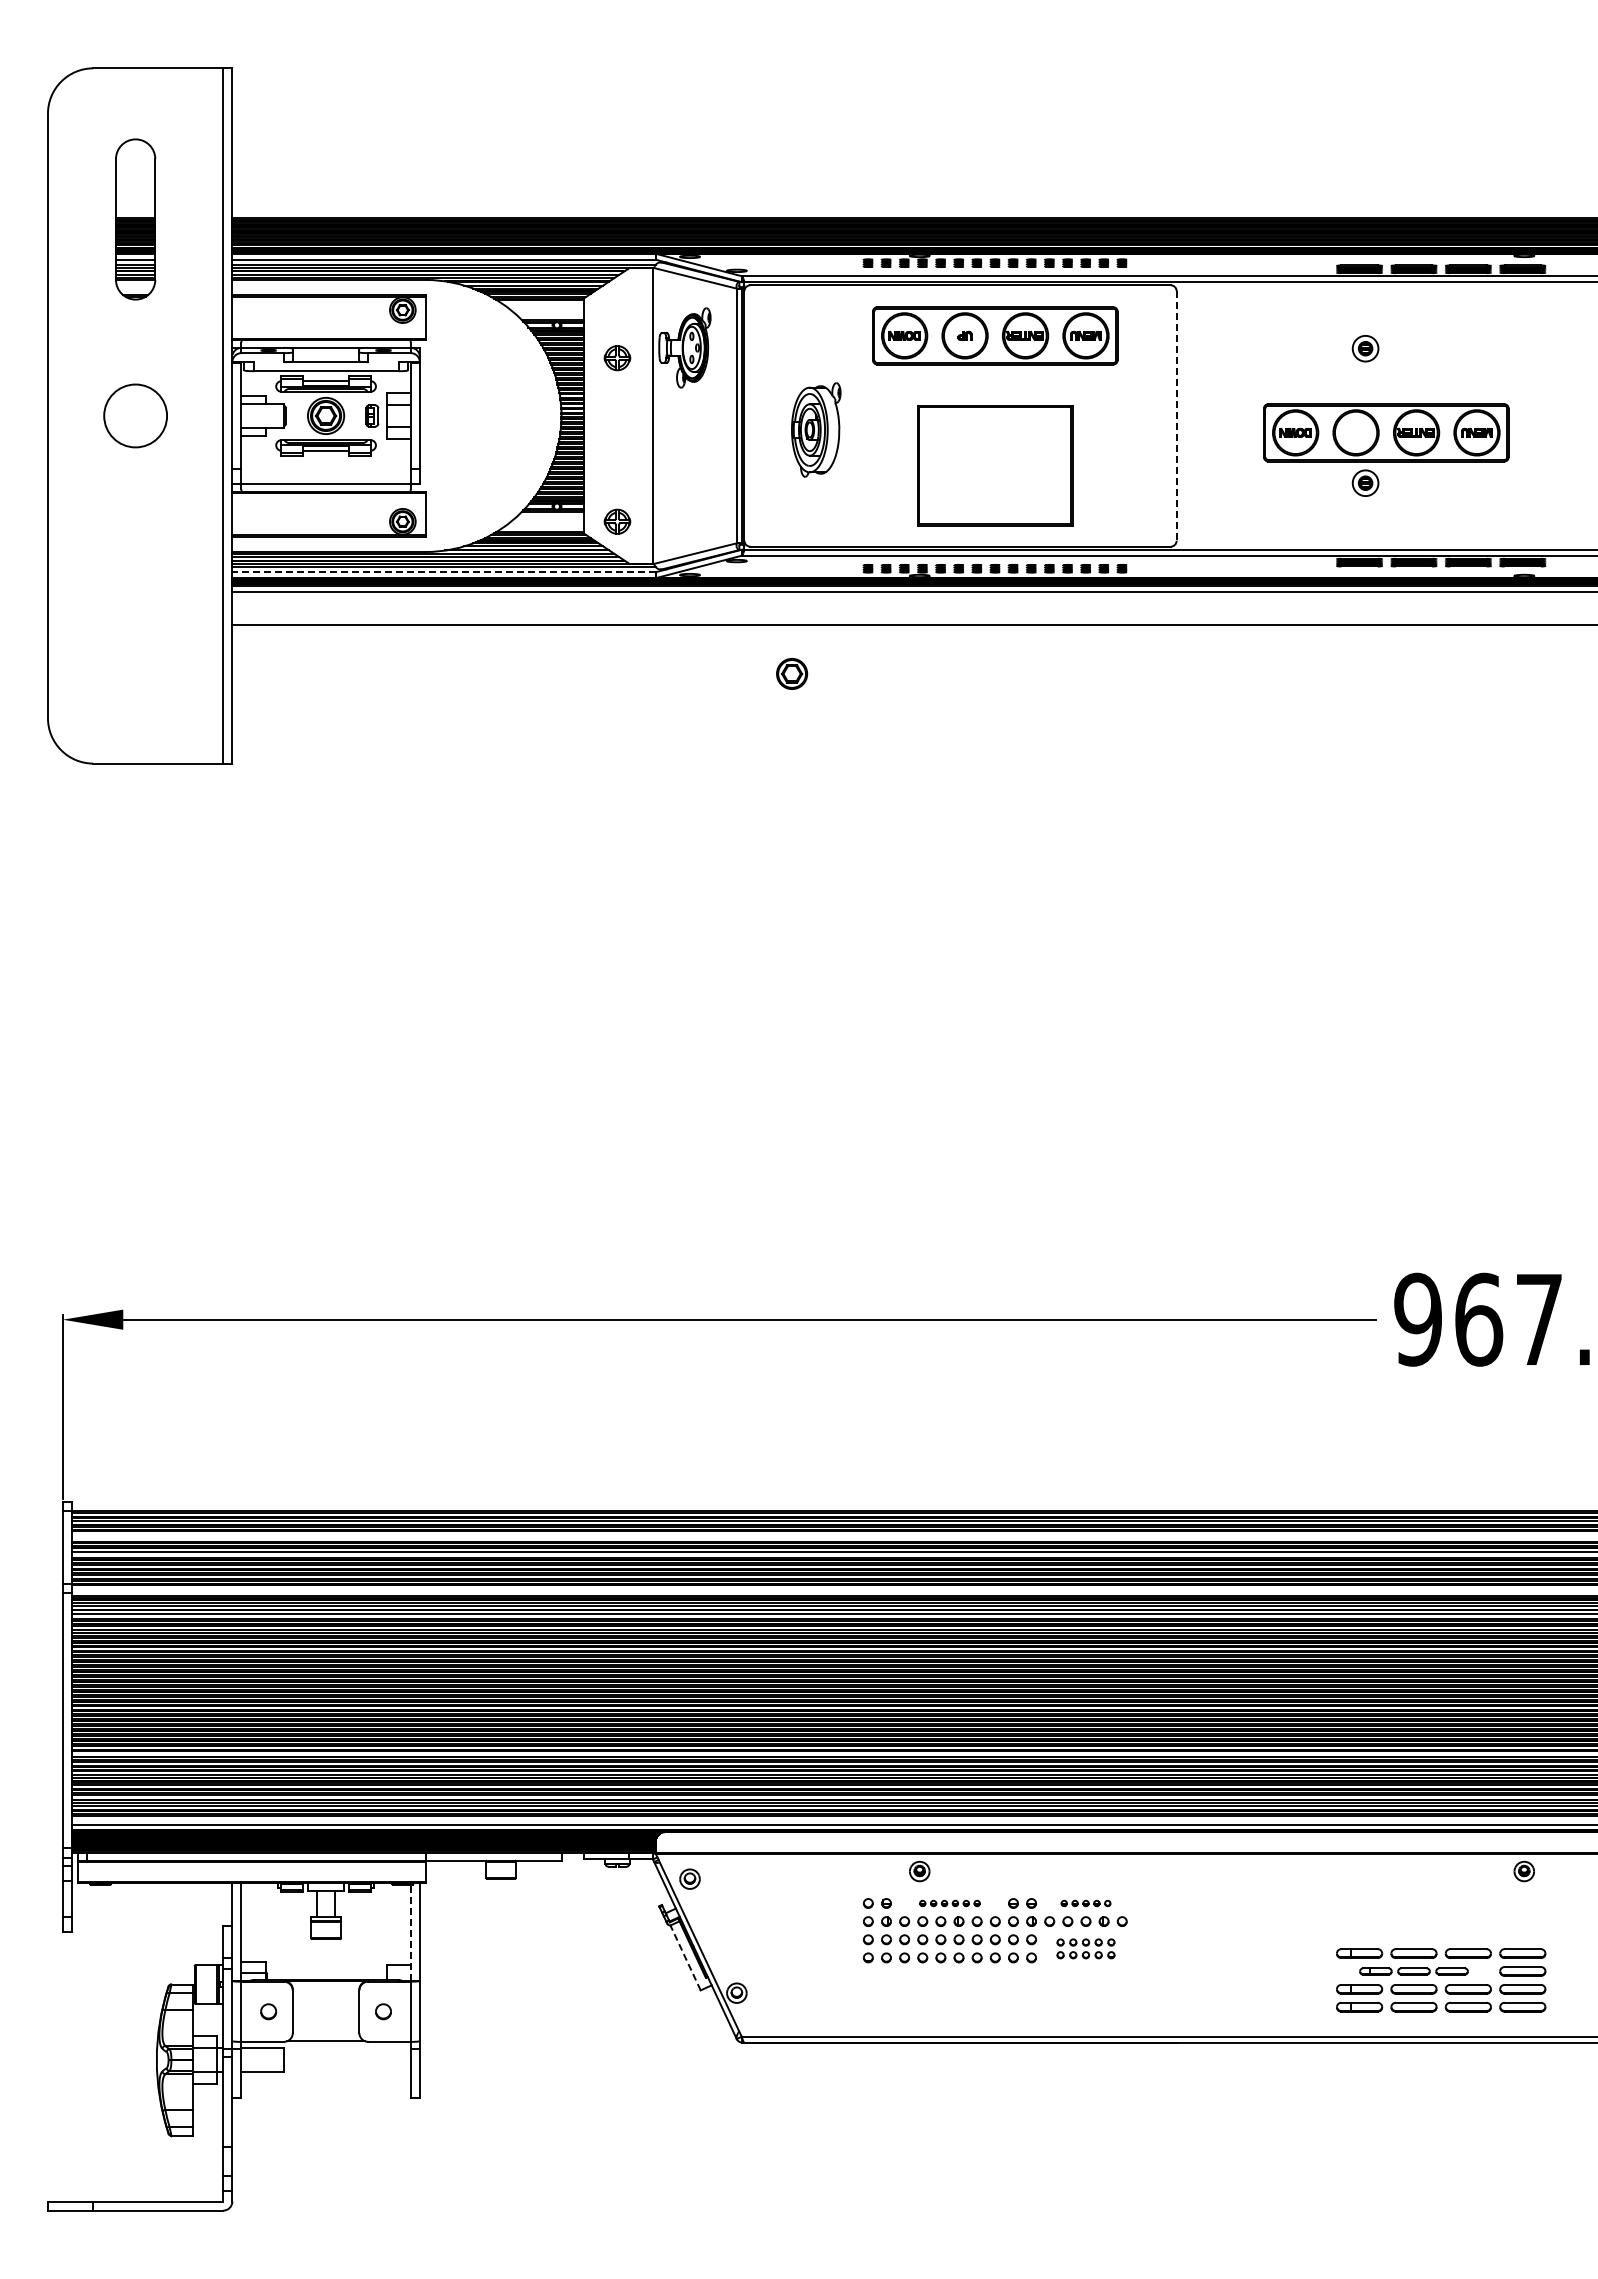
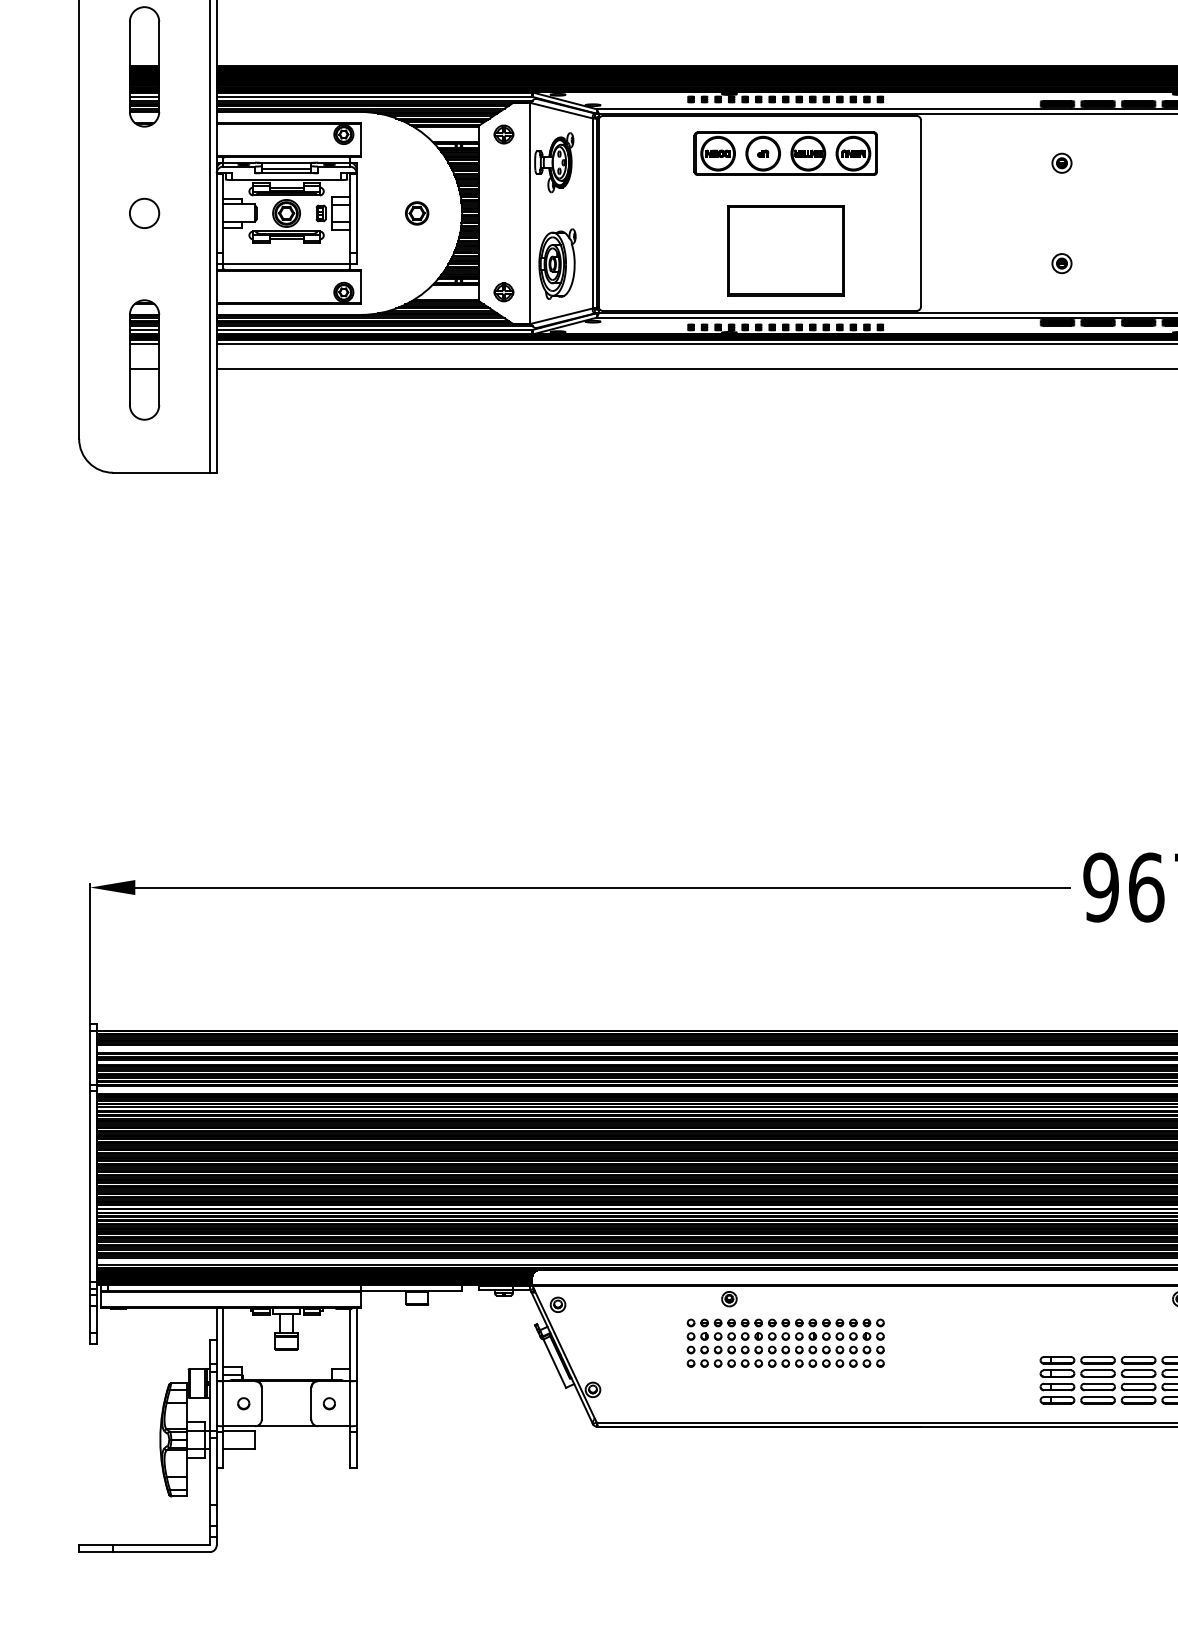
line: (325, 356) -> (286, 169), added
part: (617, 358) -> (503, 134), moved
circle: (135, 415) -> (144, 213), size x0.62
line: (1176, 415) -> (920, 213), dashed -> solid
part: (816, 429) -> (557, 263), moved
part: (1386, 432) -> (1077, 225), removed
line: (444, 572) -> (374, 330), dashed -> solid
part: (135, 612) -> (144, 360), added
part: (792, 673) -> (417, 213), moved
part: (949, 1903) -> (751, 1323), size x1.67
part: (1085, 1903) -> (853, 1323), size x1.67
line: (410, 1932) -> (349, 1344), dashed -> solid
part: (1085, 1948) -> (853, 1356), size x1.43
line: (685, 1957) -> (554, 1363), dashed -> solid
part: (1413, 1971) -> (1097, 1373), size x1.43

